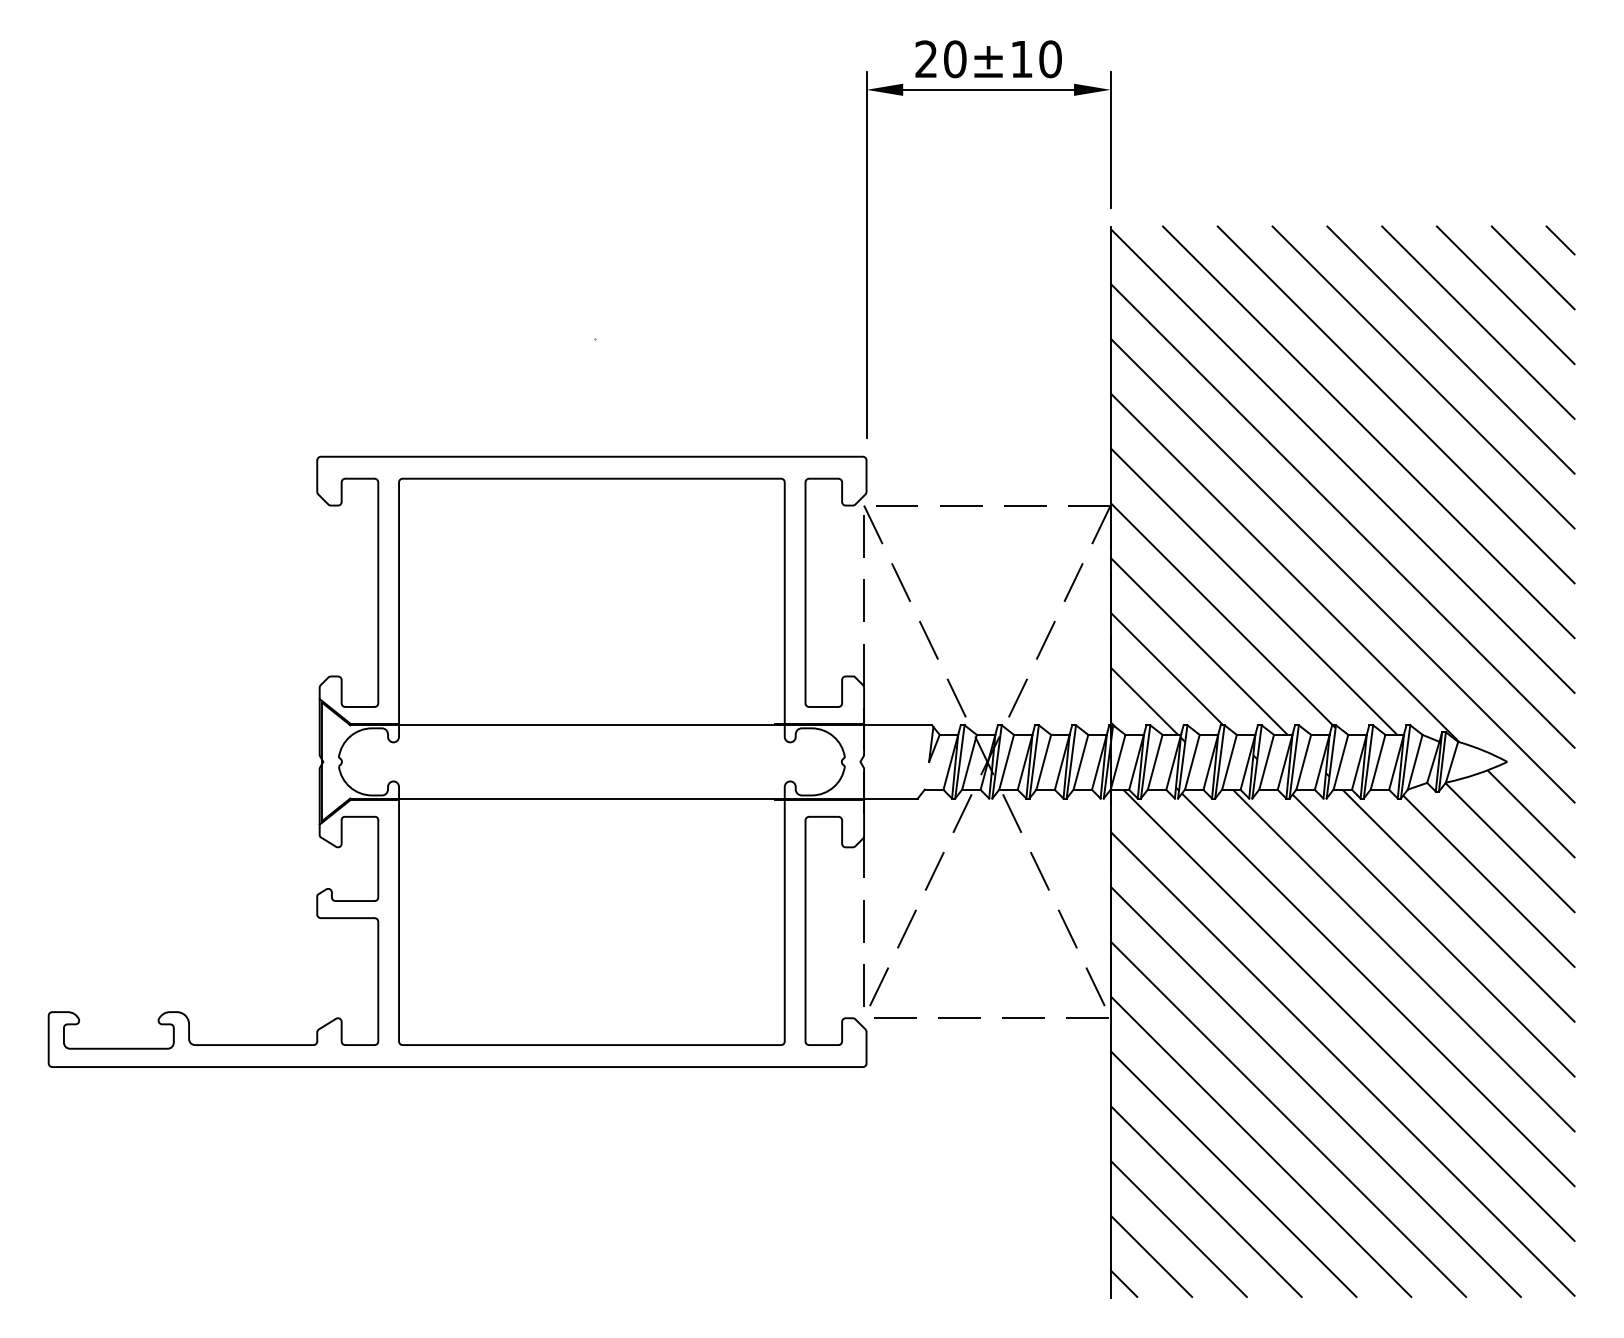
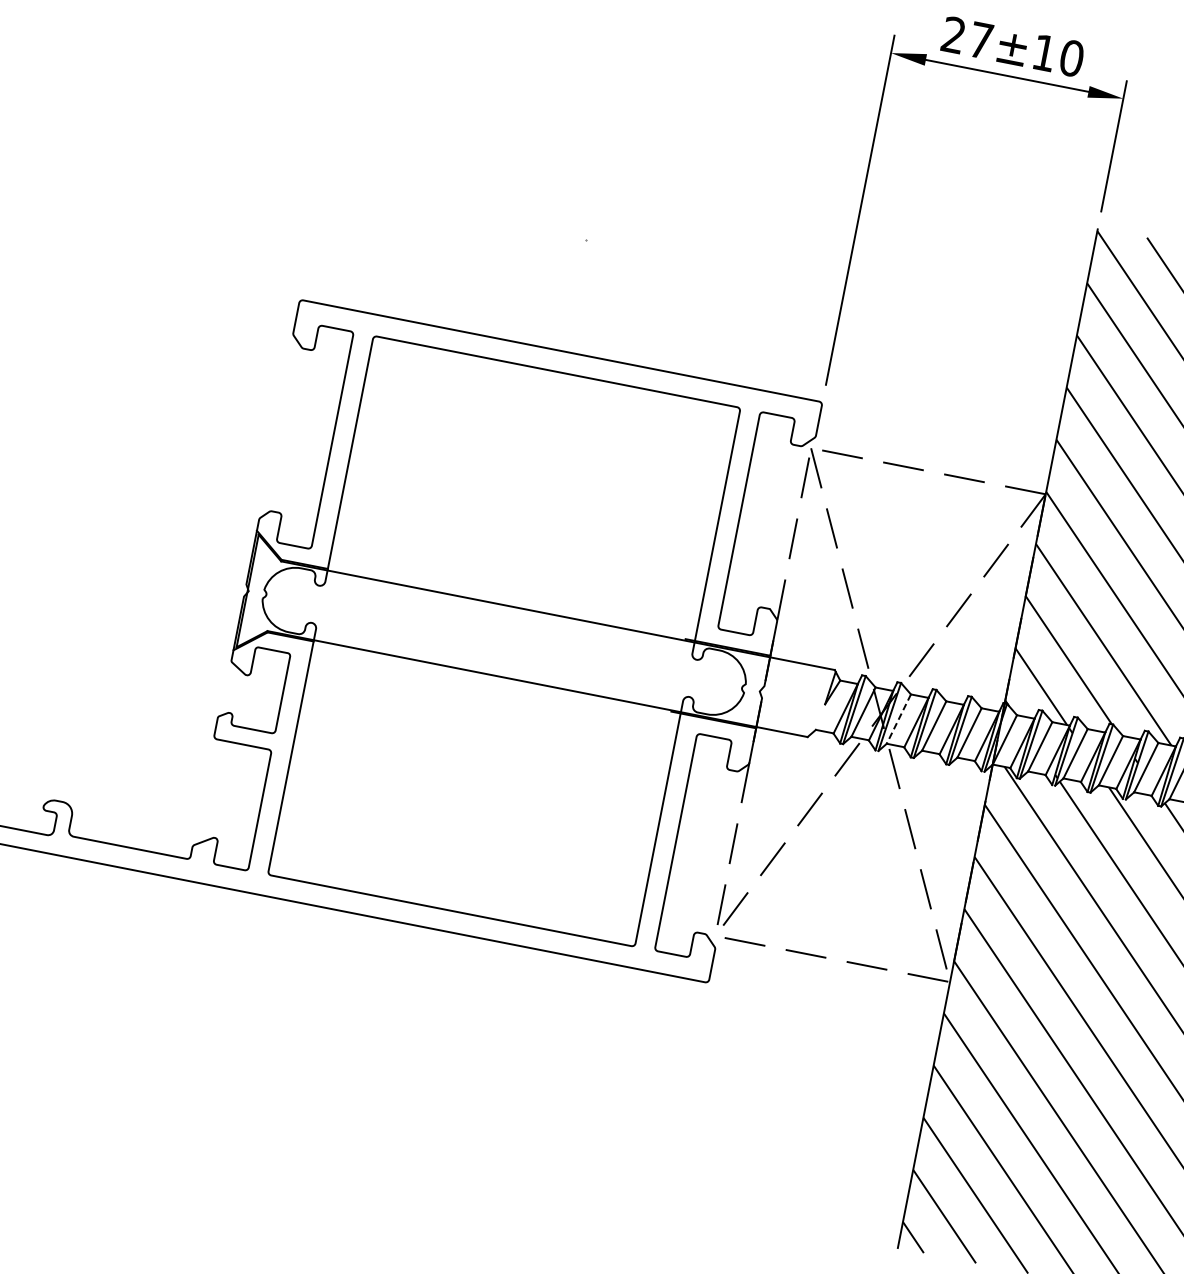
text: (955, 59) -> (981, 40), 20±10 -> 27±10
line: (1006, 762) -> (898, 719), solid -> dashed

